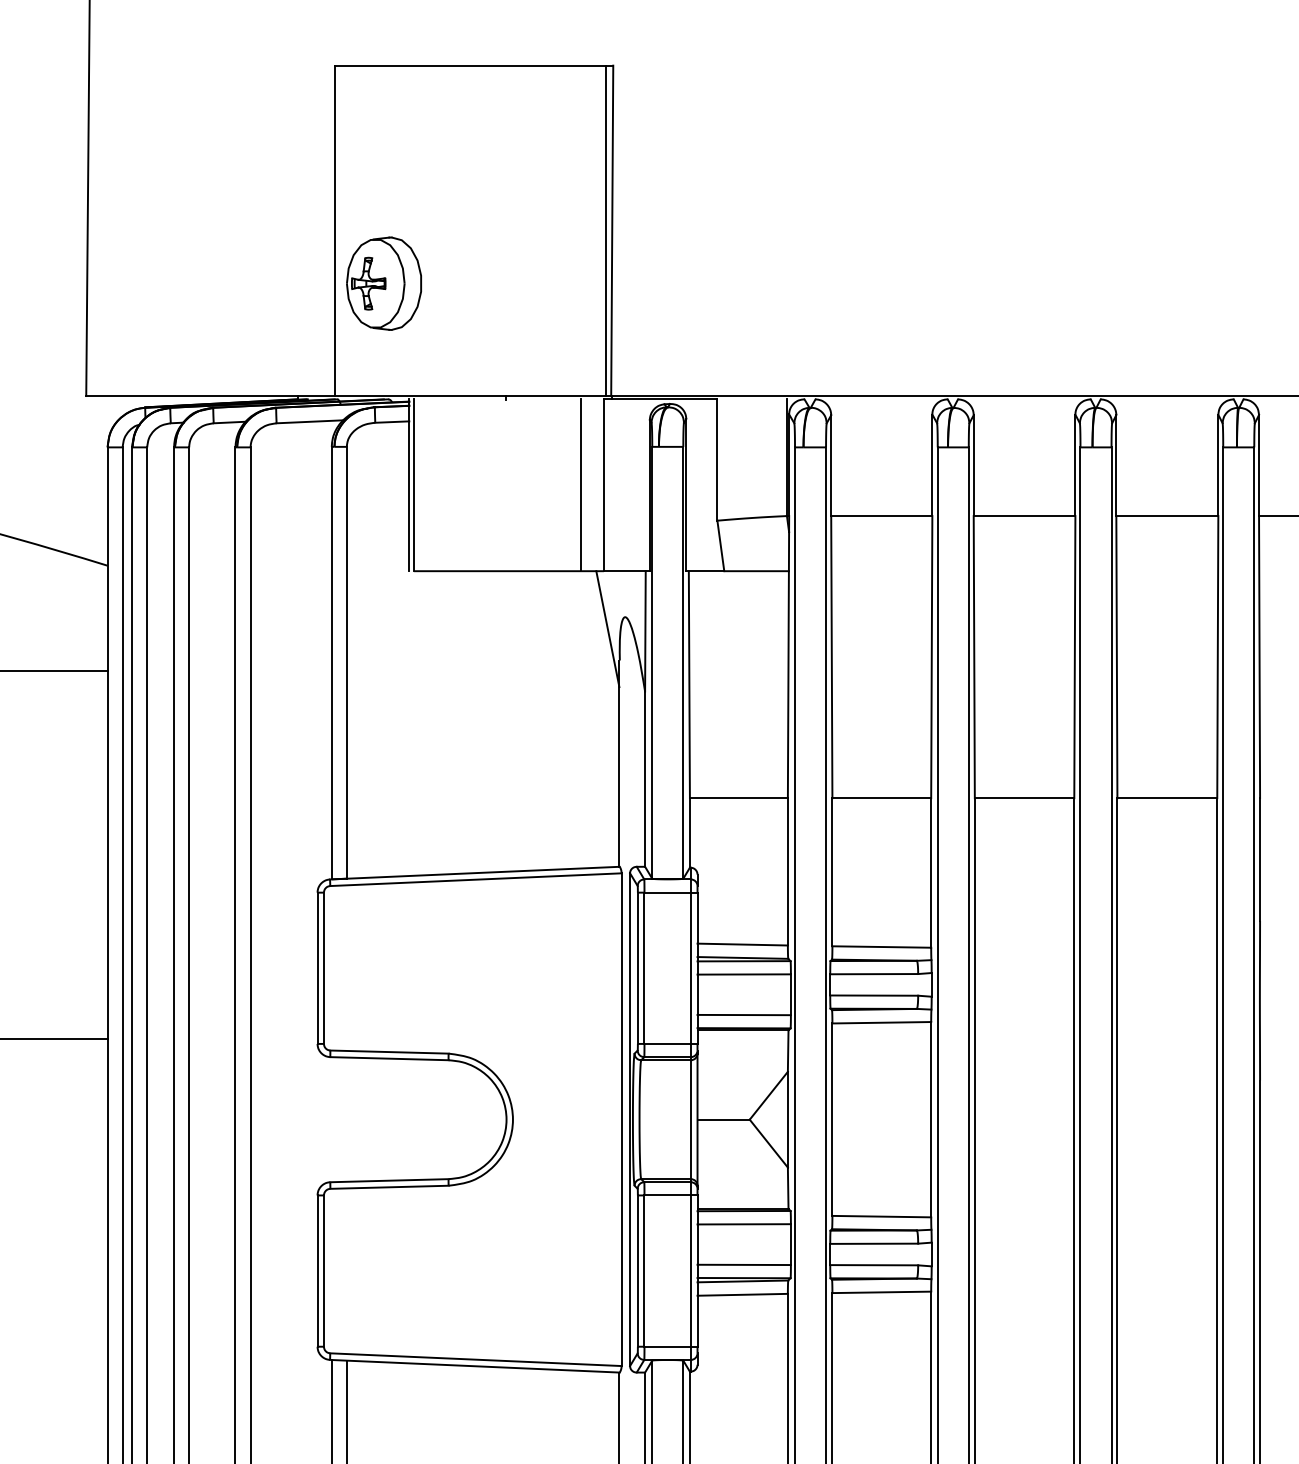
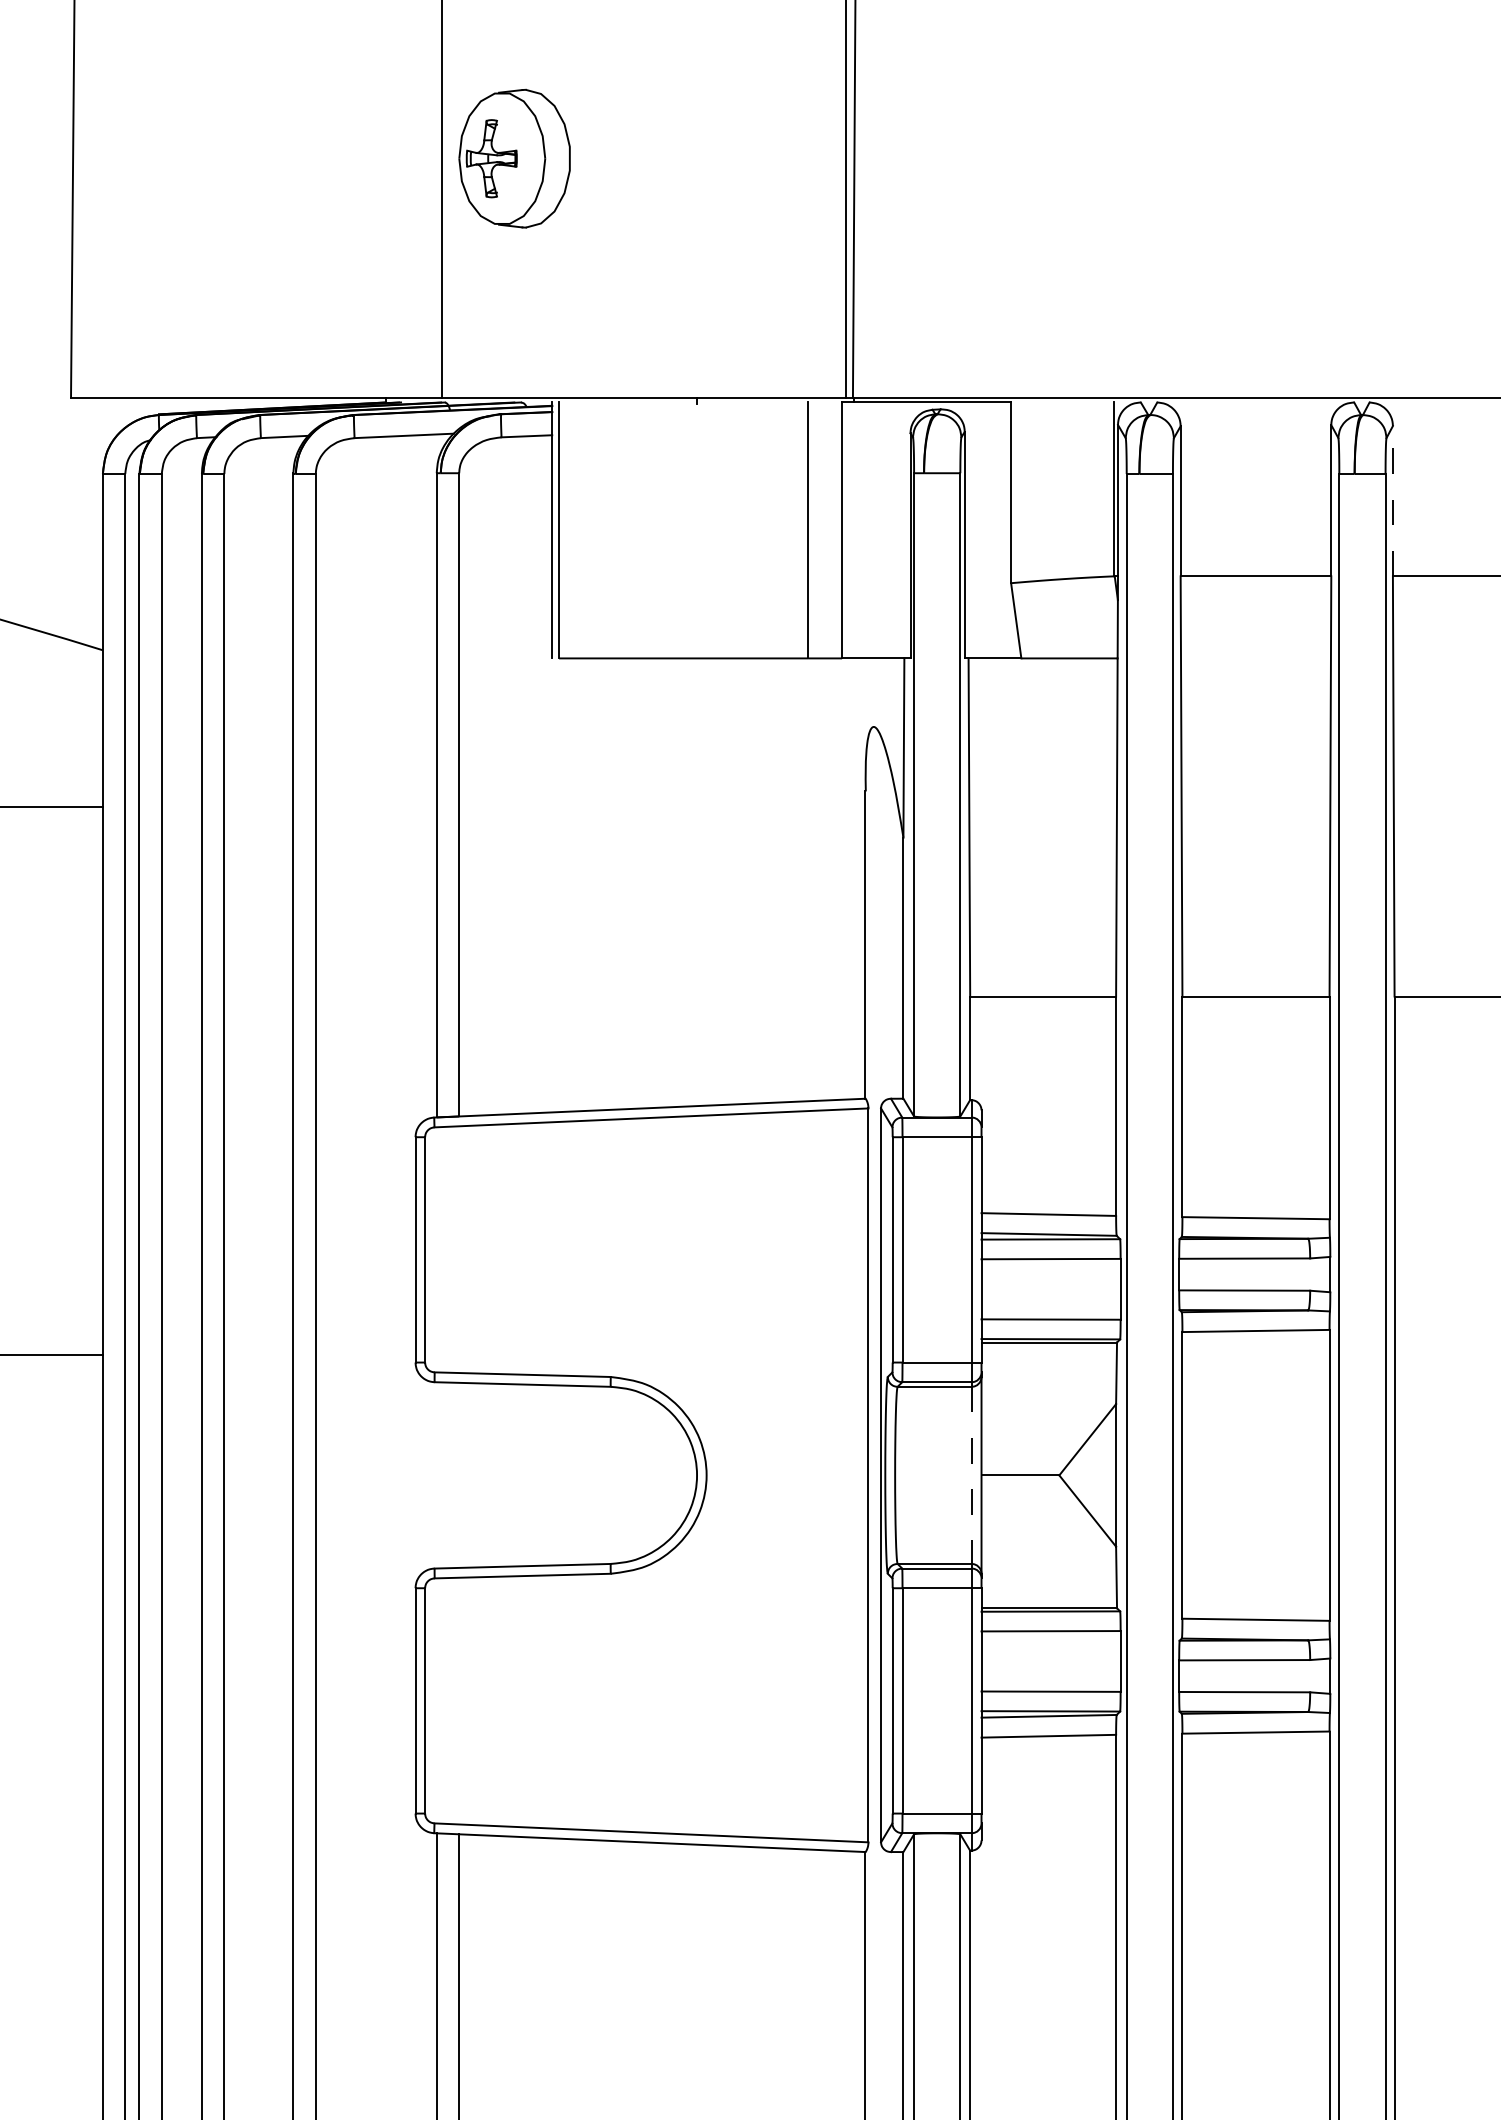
part: (383, 283) -> (513, 158), moved
line: (973, 465) -> (1392, 500), solid -> dashed
line: (607, 629) -> (847, 745), removed
line: (690, 1120) -> (971, 1476), solid -> dashed

